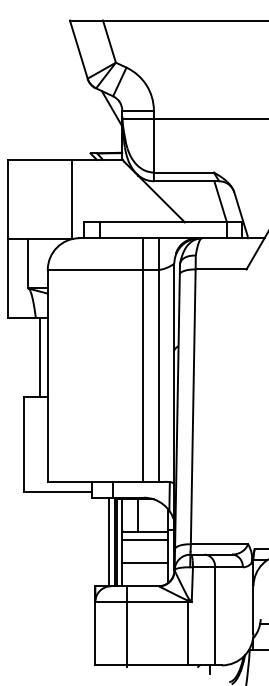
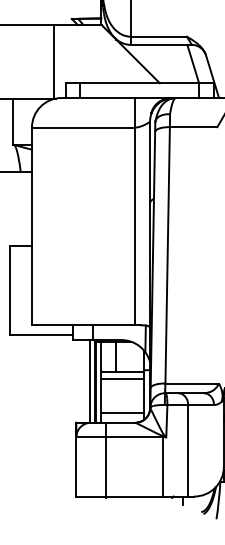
line: (39, 357) -> (24, 209), removed
line: (142, 359) -> (120, 211), removed
line: (145, 563) -> (123, 413), moved

